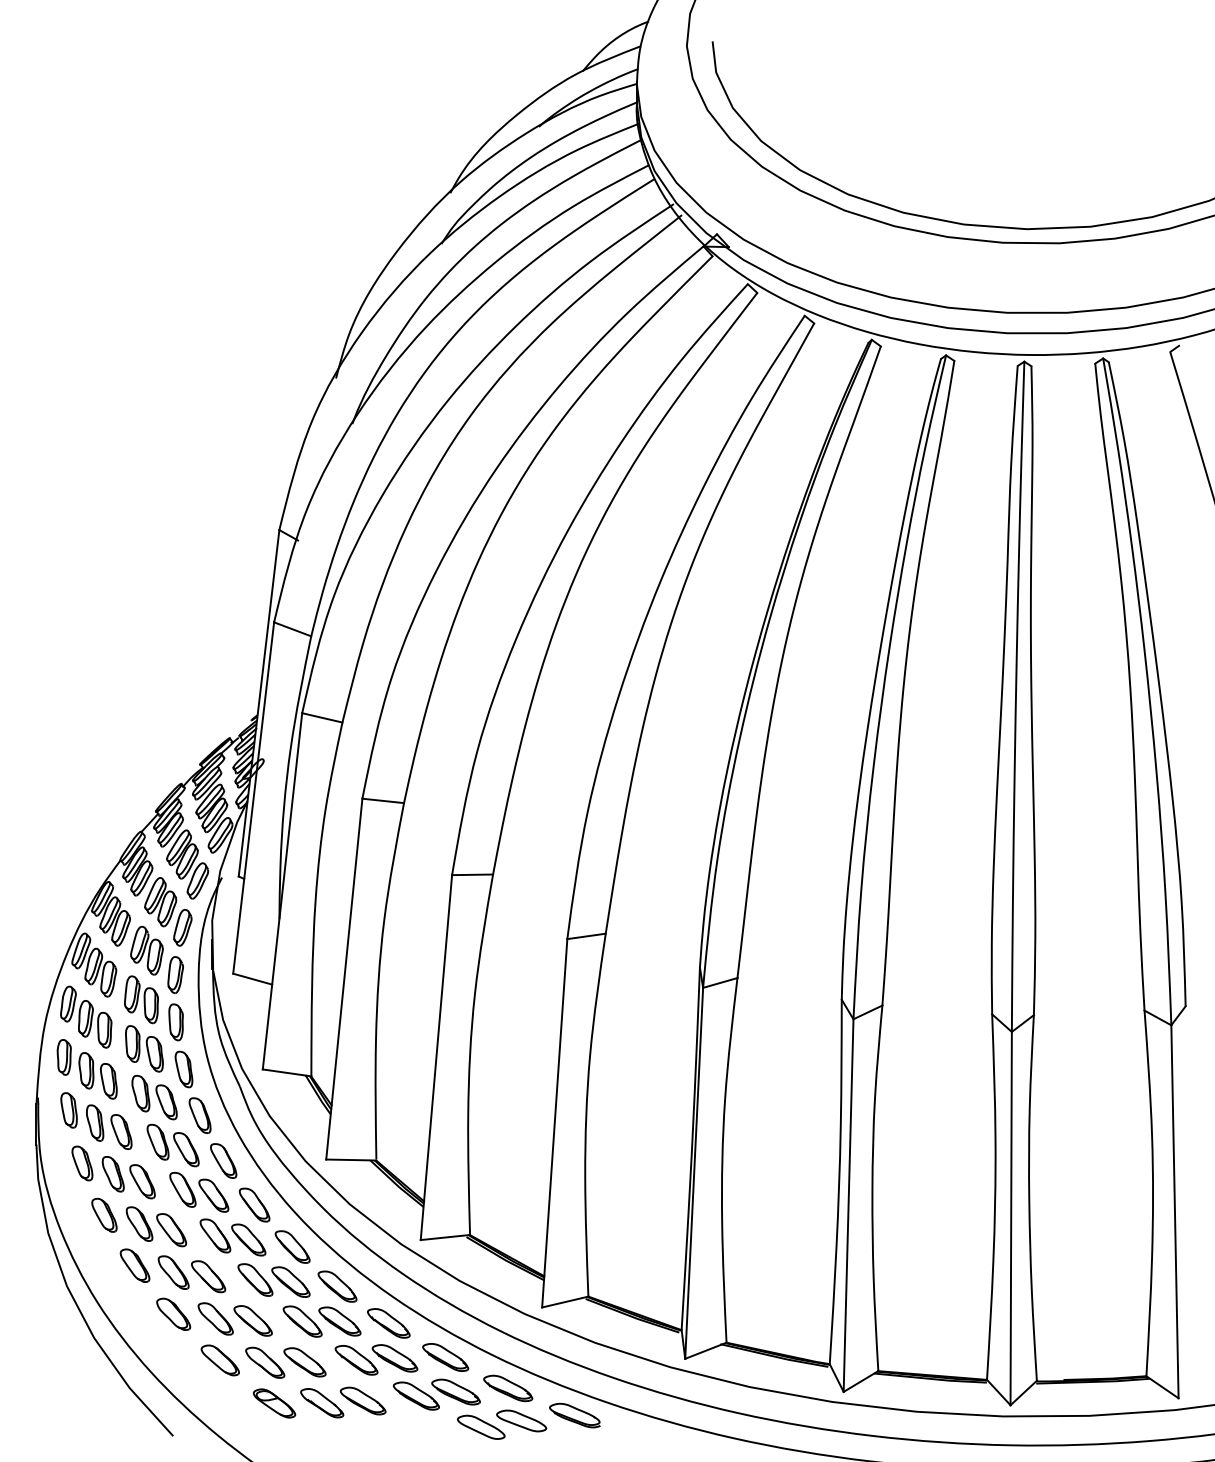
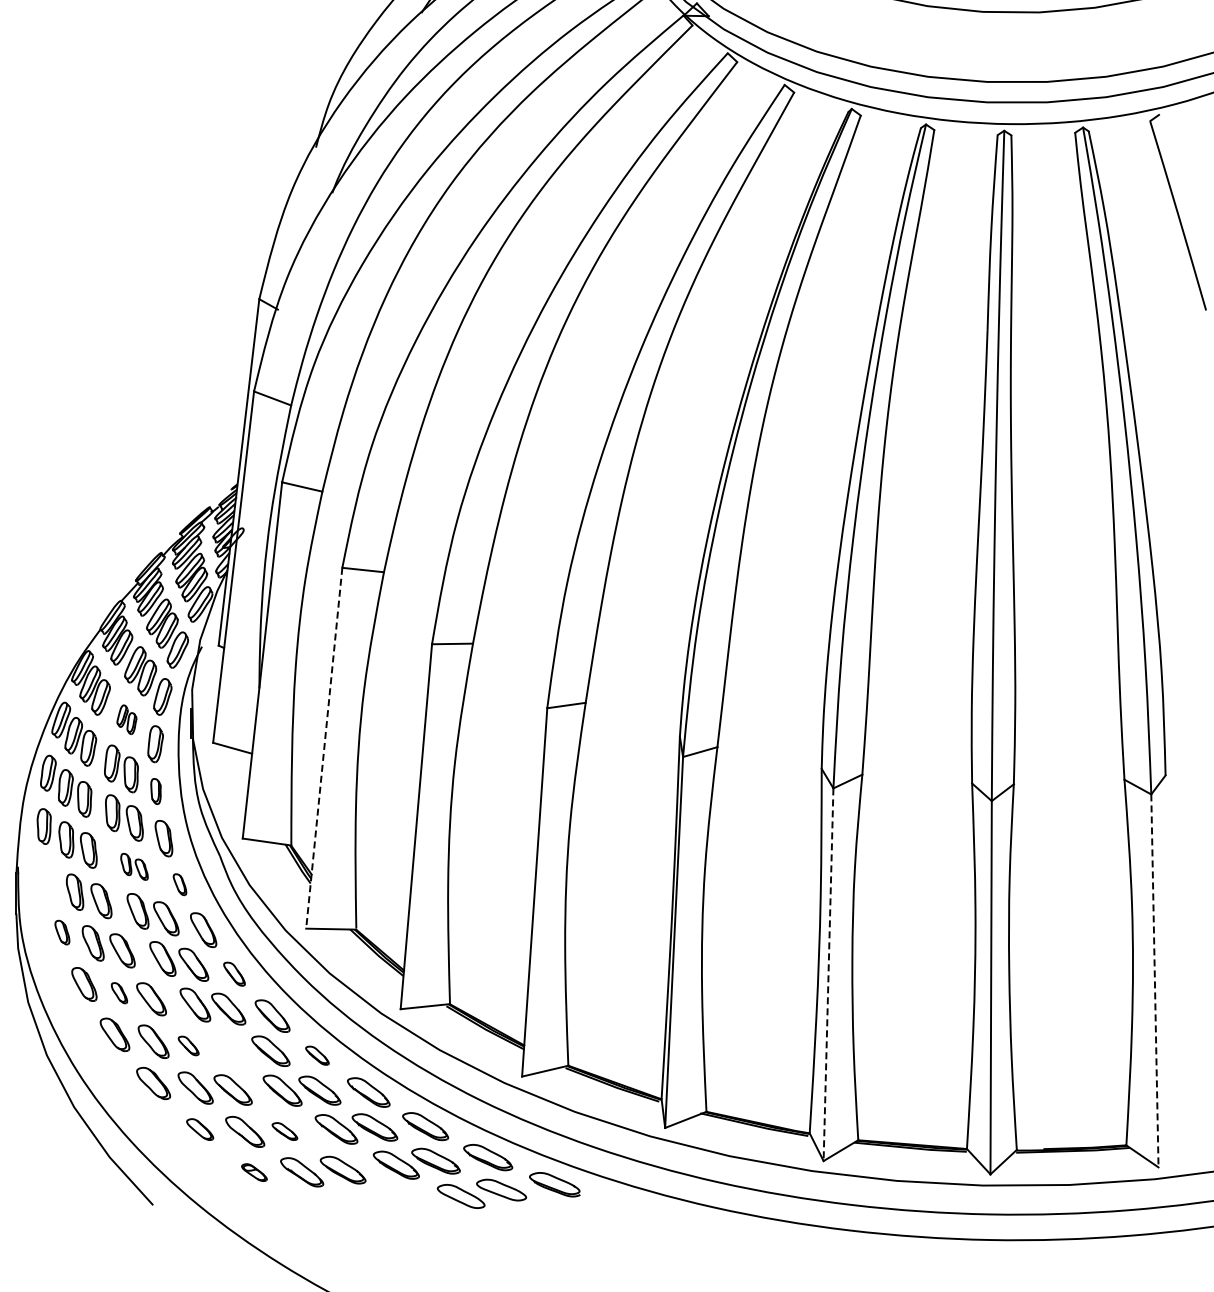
part: (146, 950) -> (126, 719), size x0.6
line: (344, 979) -> (324, 748), solid -> dashed
part: (175, 1022) -> (155, 791), size x0.7
part: (154, 1097) -> (134, 866), size x0.6
part: (68, 1110) -> (48, 879), removed
part: (199, 1115) -> (179, 884), size x0.6
part: (82, 1163) -> (62, 932), size x0.7
part: (254, 1204) -> (234, 973), size x0.7
line: (848, 1206) -> (828, 975), solid -> dashed
line: (1174, 1211) -> (1154, 980), solid -> dashed
part: (139, 1223) -> (119, 992), size x0.6
part: (208, 1276) -> (188, 1045), size x0.6
part: (255, 1279) -> (235, 1048), removed
part: (337, 1286) -> (317, 1055), size x0.6
part: (219, 1360) -> (199, 1129), size x0.7
part: (304, 1362) -> (284, 1131), size x0.6
part: (274, 1403) -> (254, 1172), size x0.6

